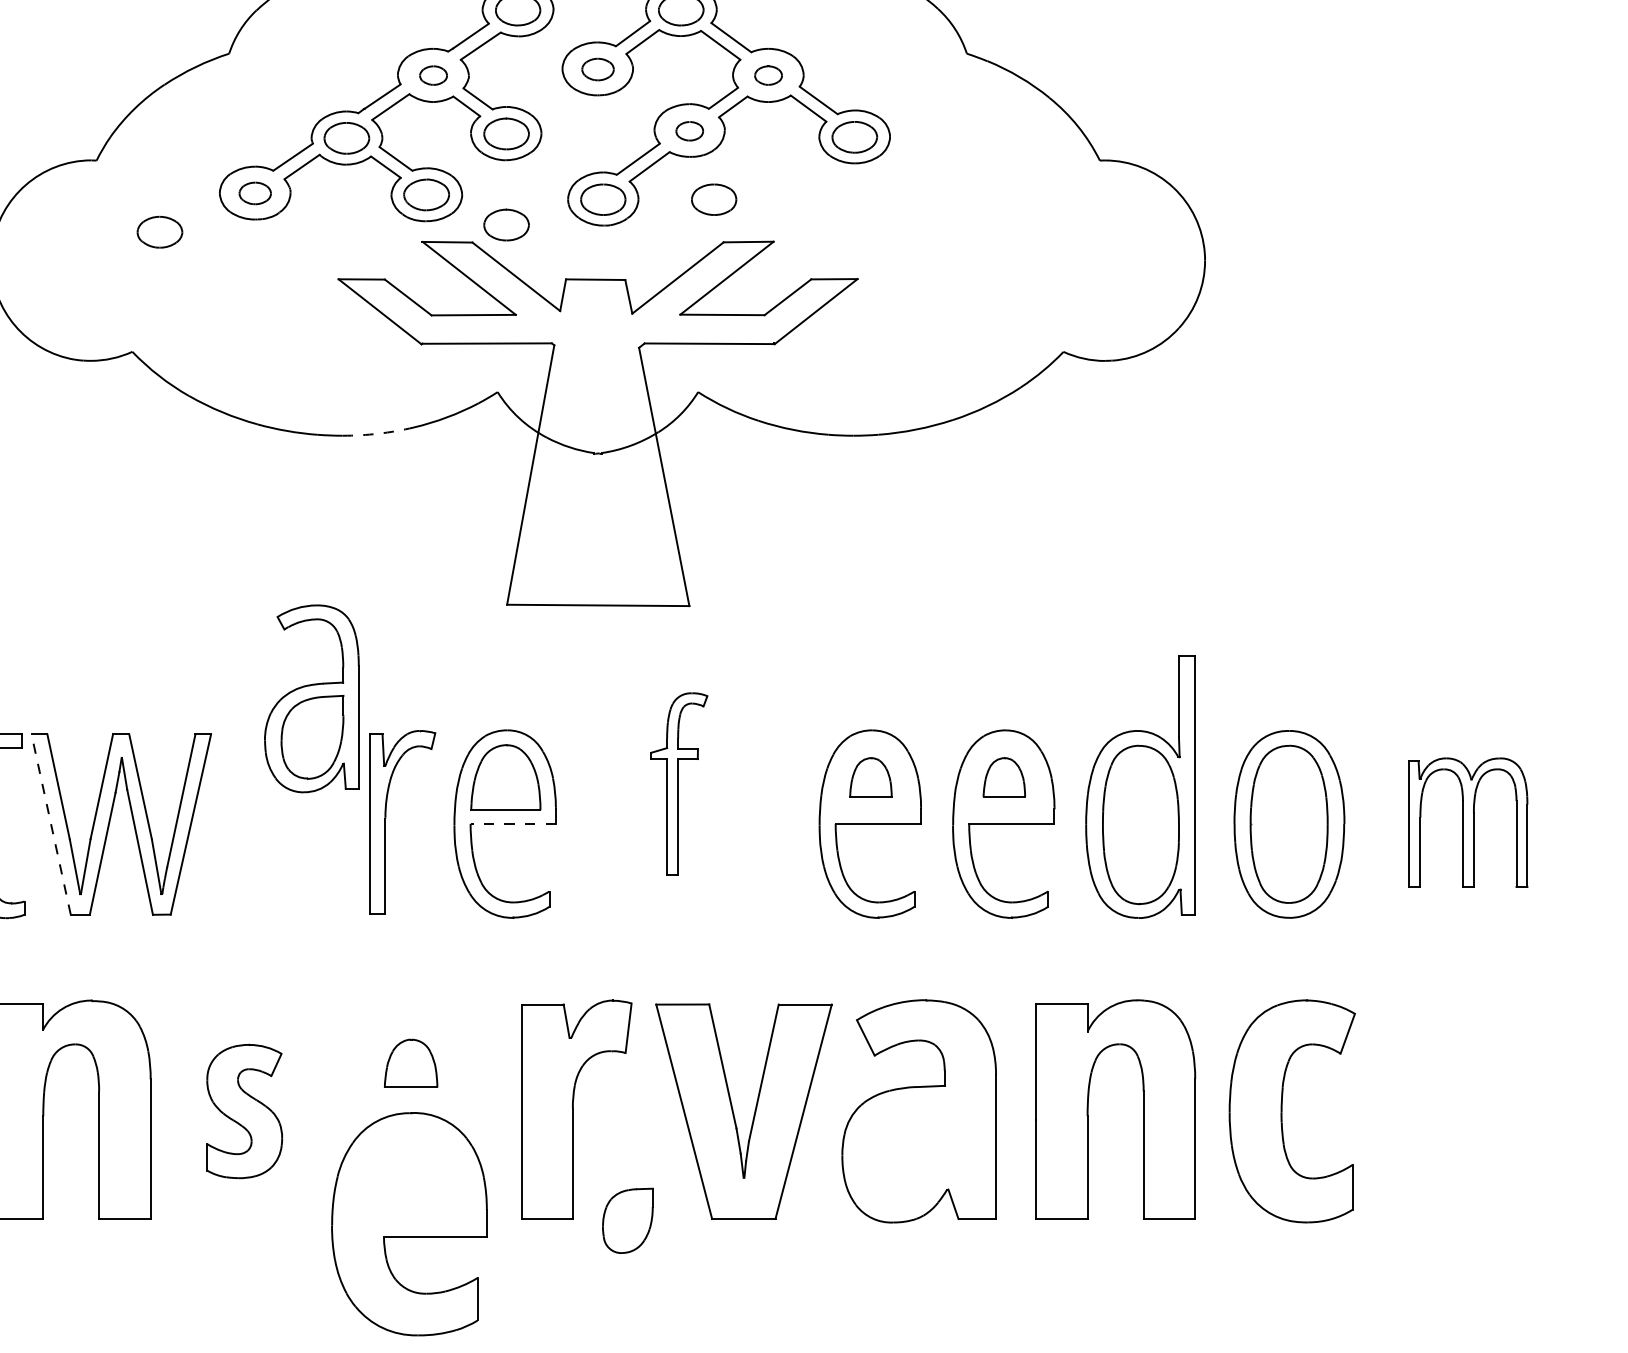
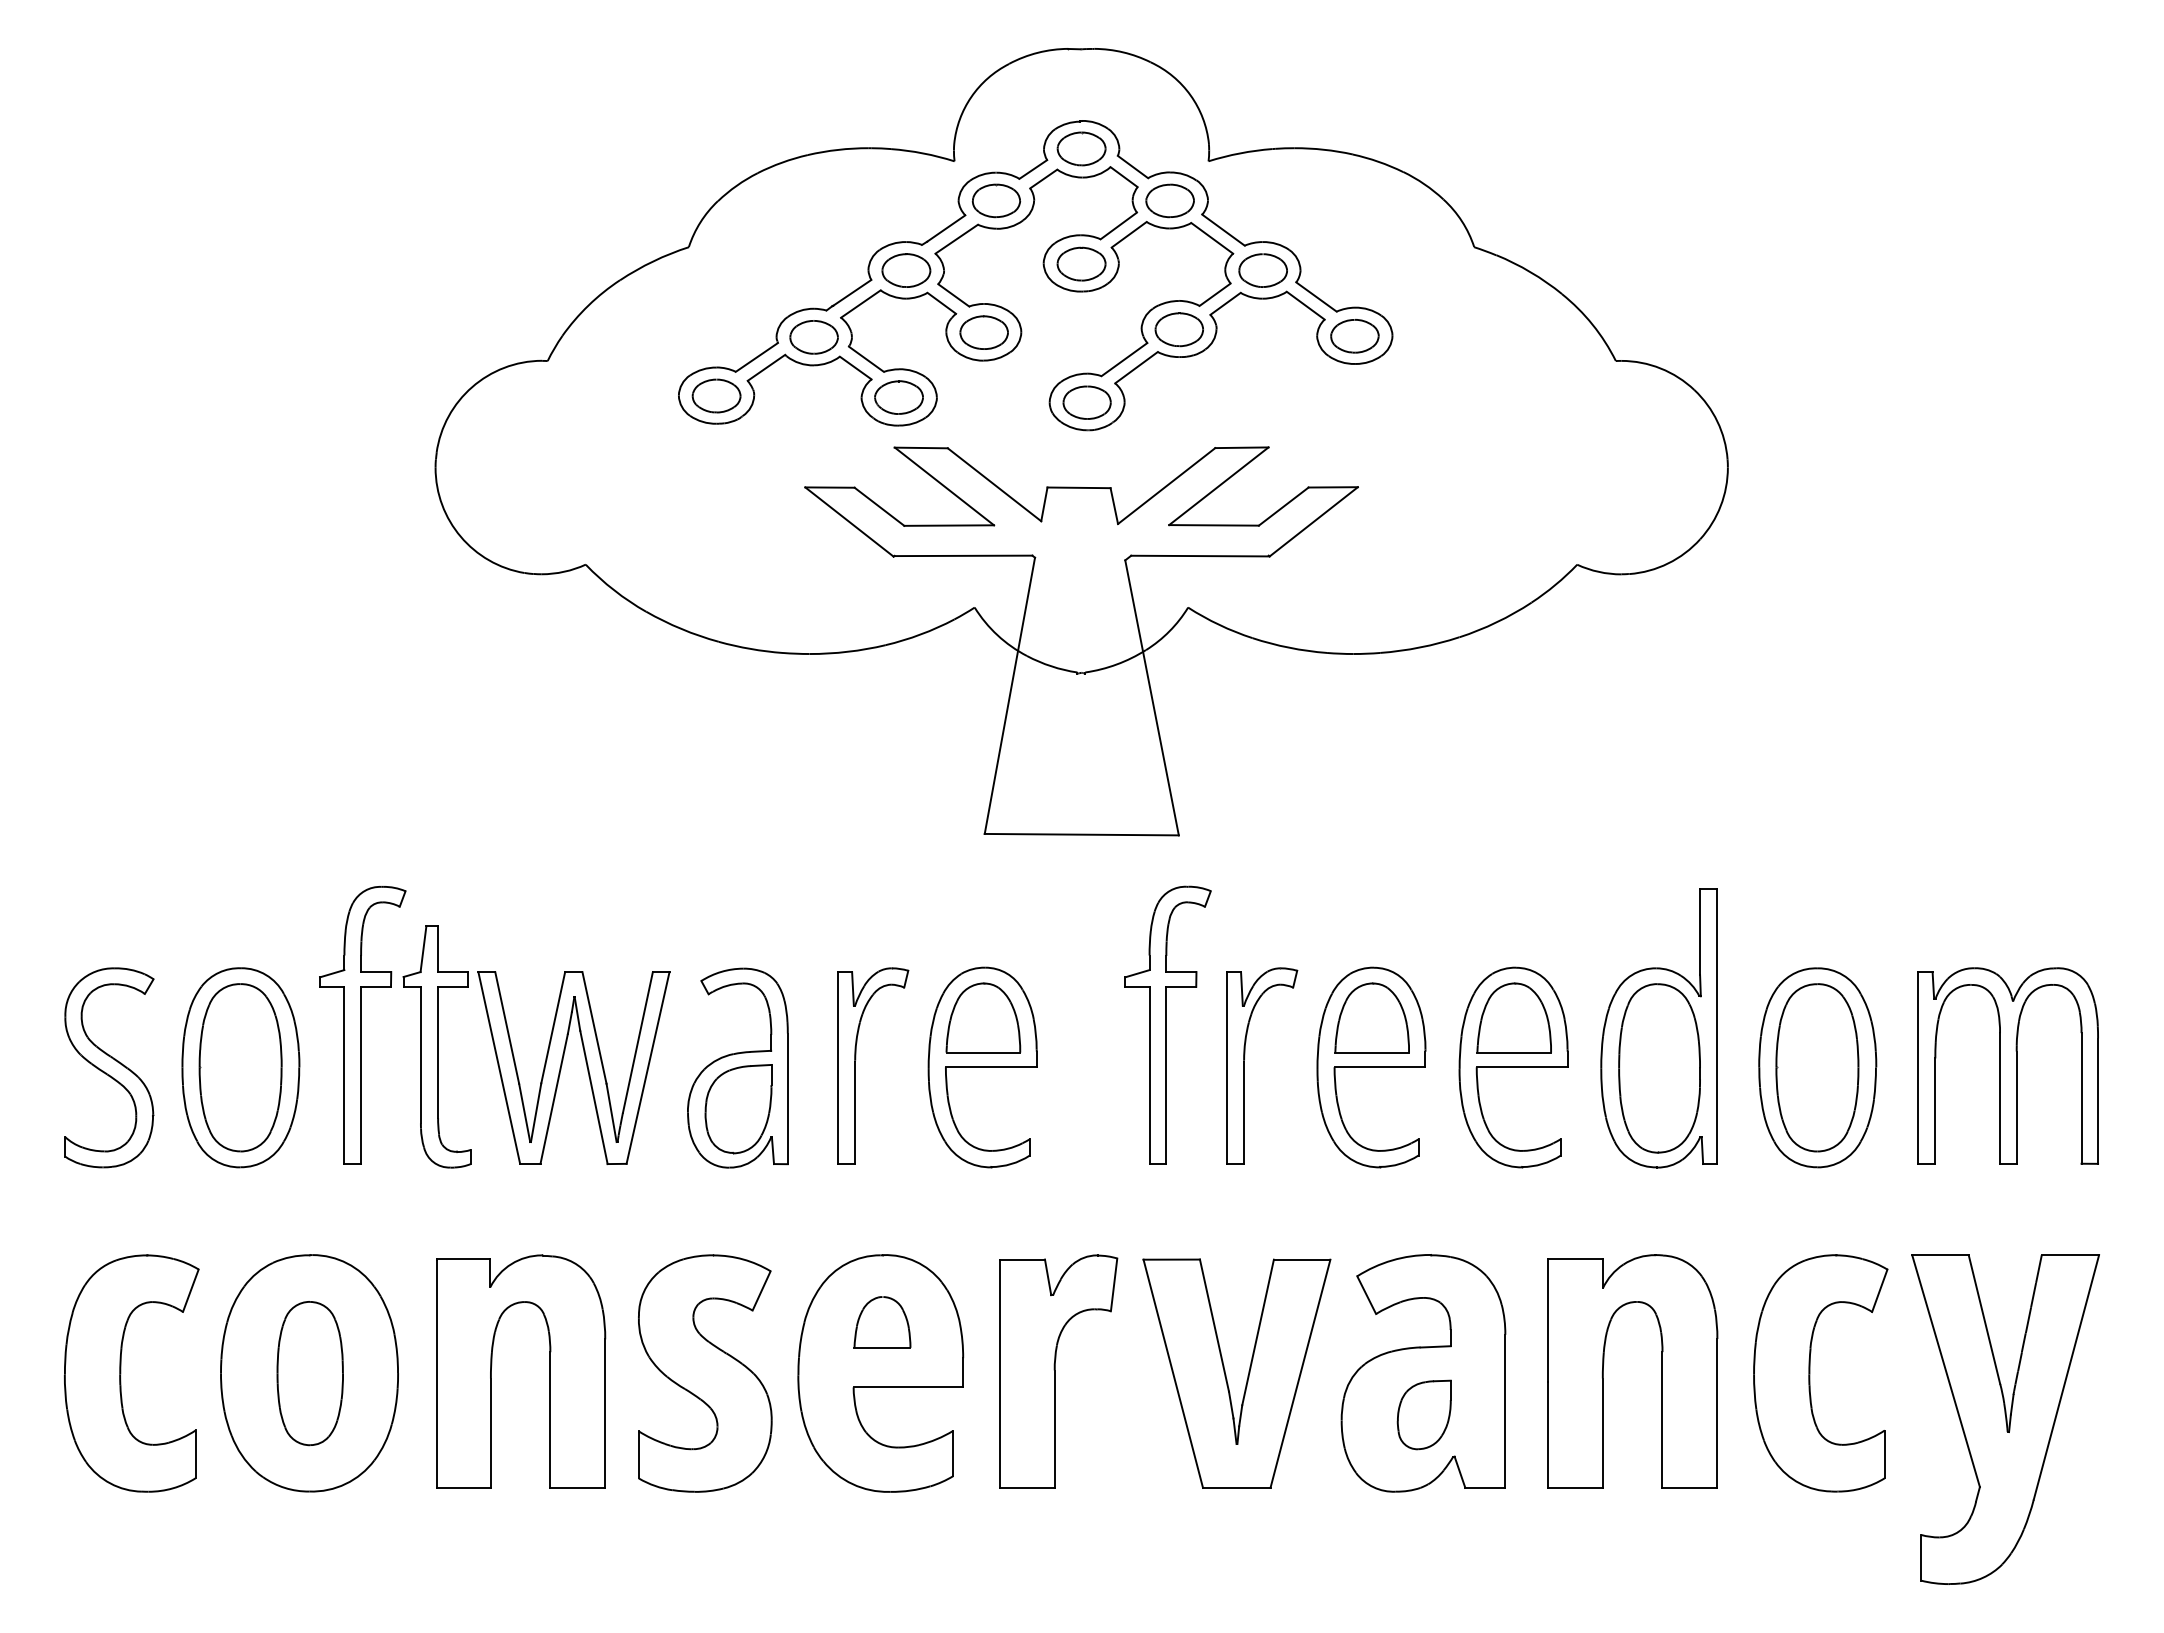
part: (597, 68) -> (1081, 263), size x1.43
part: (433, 75) -> (906, 270), size x1.67
part: (767, 75) -> (1262, 270), size x1.67
part: (689, 130) -> (1178, 329), size x1.67
part: (255, 192) -> (716, 395), size x1.43
part: (713, 199) -> (1204, 402), removed
part: (505, 224) -> (983, 429), removed
part: (159, 232) -> (614, 437), removed
arc: (378, 433) -> (847, 651), dashed -> solid
part: (311, 698) -> (737, 1067), moved
part: (870, 777) -> (1371, 1017), size x1.67
part: (1003, 777) -> (1513, 1017), size x1.67
part: (678, 783) -> (1167, 1024), size x1.43
part: (751, 822) -> (1244, 1065), added
part: (1467, 822) -> (2007, 1065), size x1.43
line: (51, 824) -> (499, 1067), dashed -> solid
line: (512, 824) -> (990, 1067), dashed -> solid
part: (244, 1111) -> (705, 1373), size x1.67
part: (1465, 1154) -> (2005, 1419), added
part: (627, 1220) -> (1423, 1414), moved
part: (409, 1224) -> (880, 1373), moved

